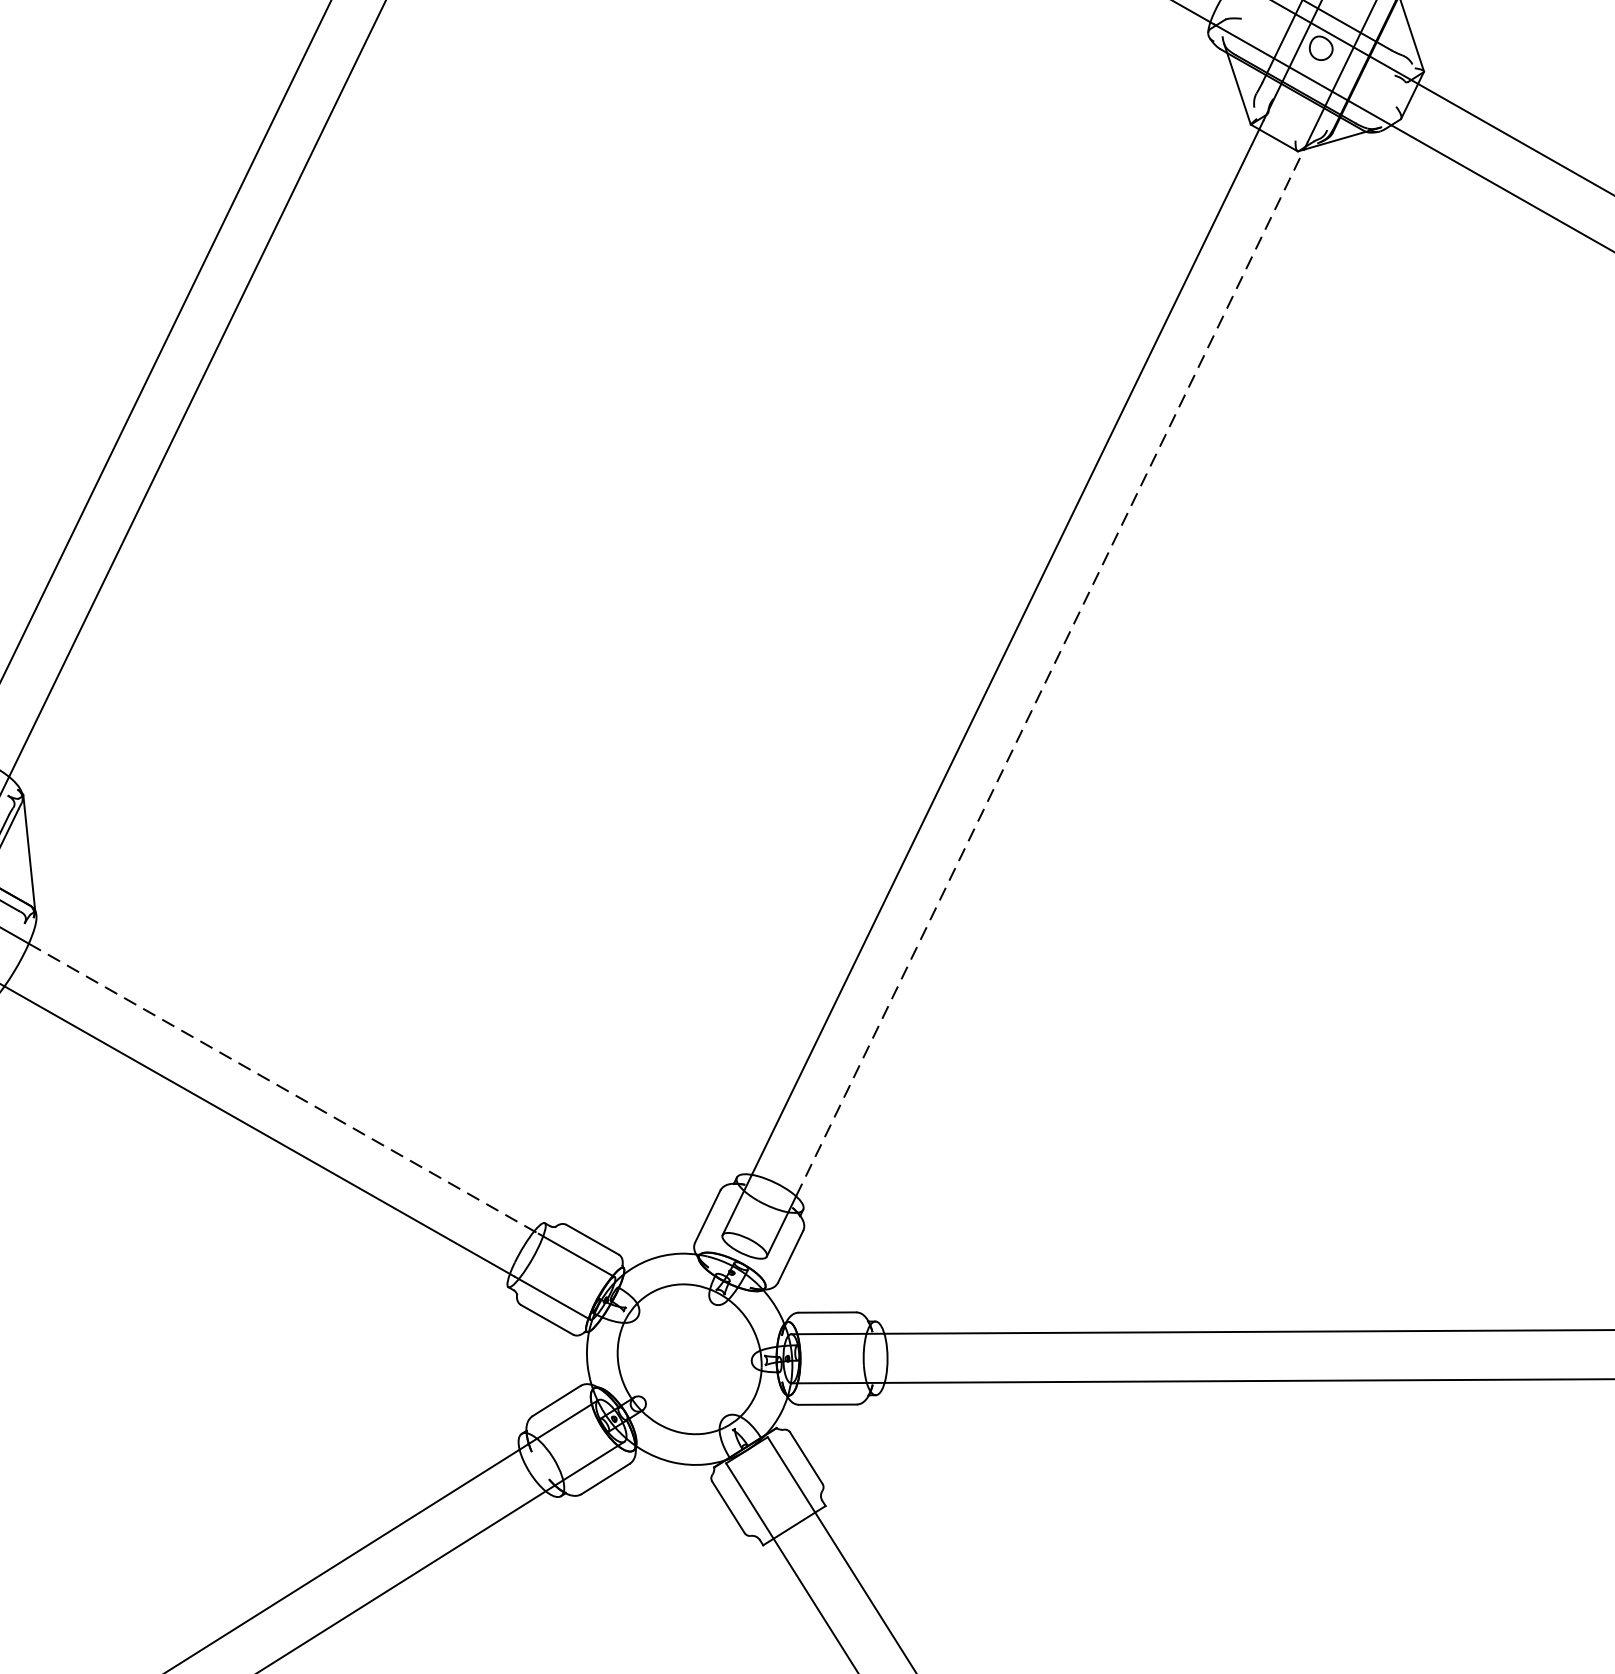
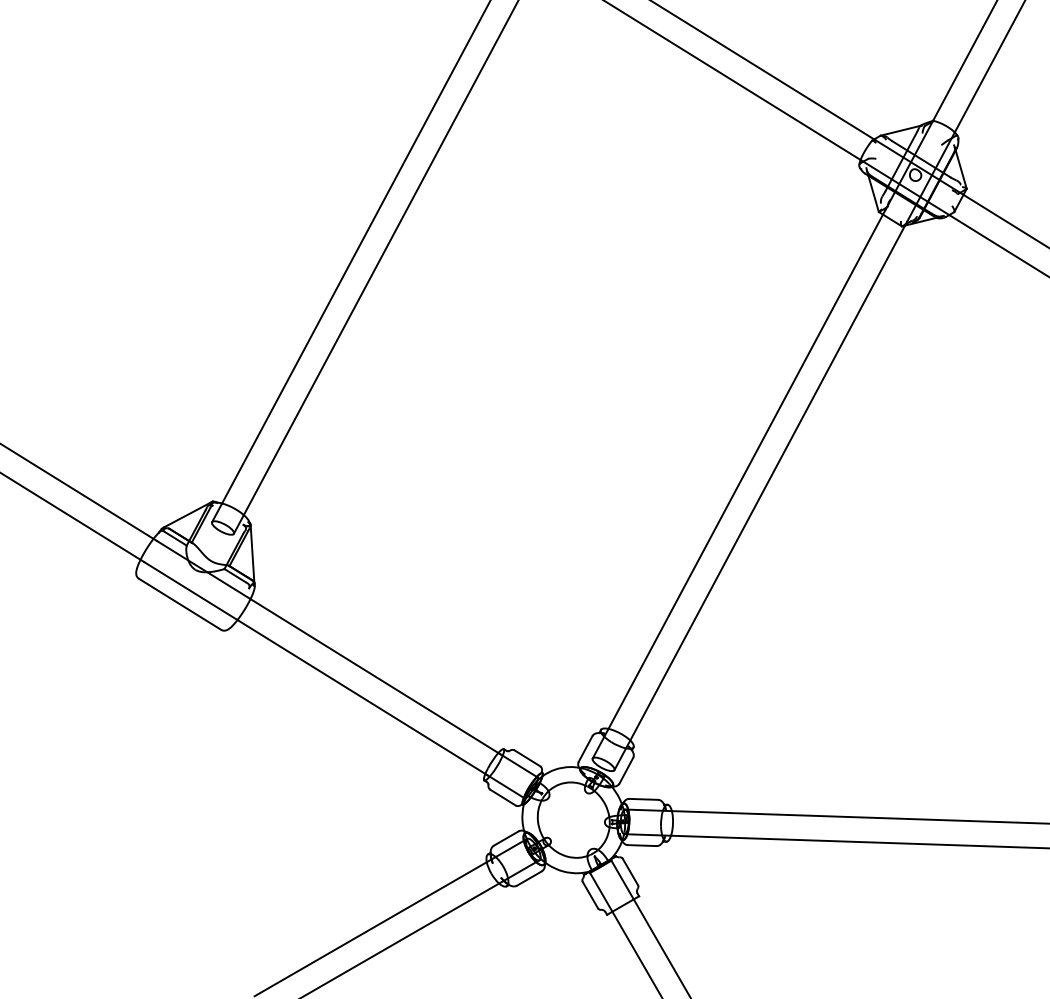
line: (1051, 667) -> (768, 480), dashed -> solid
line: (283, 1088) -> (375, 676), dashed -> solid

